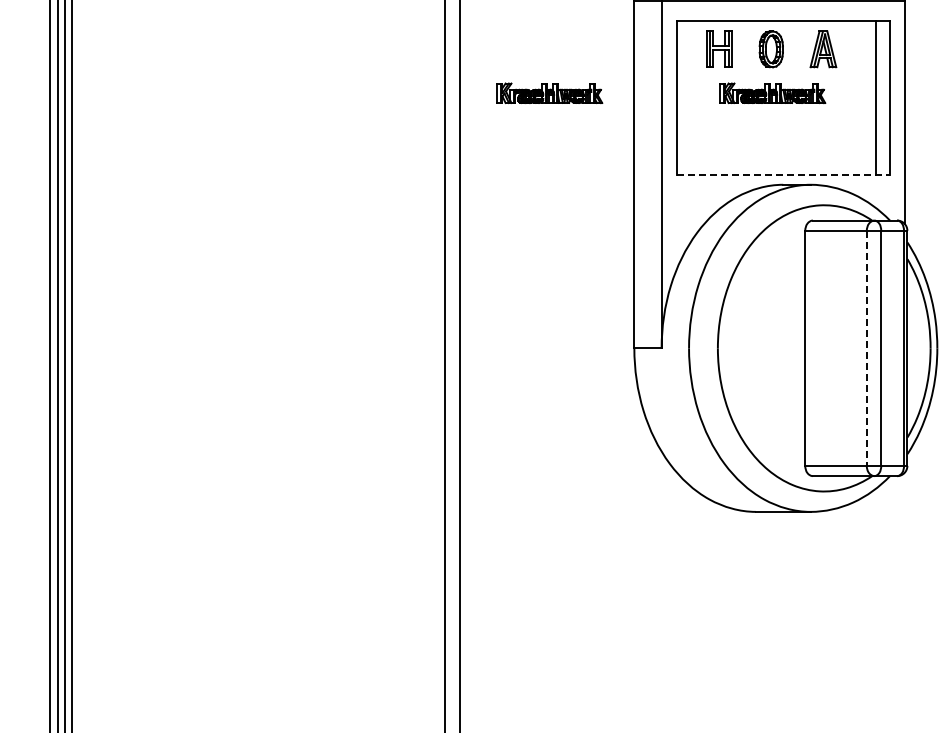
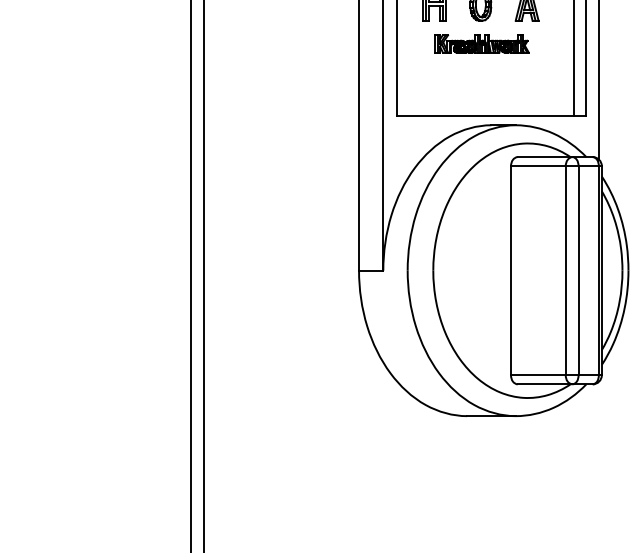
part: (549, 92) -> (283, 43), removed
line: (783, 174) -> (491, 116), dashed -> solid
line: (866, 348) -> (565, 270), dashed -> solid

